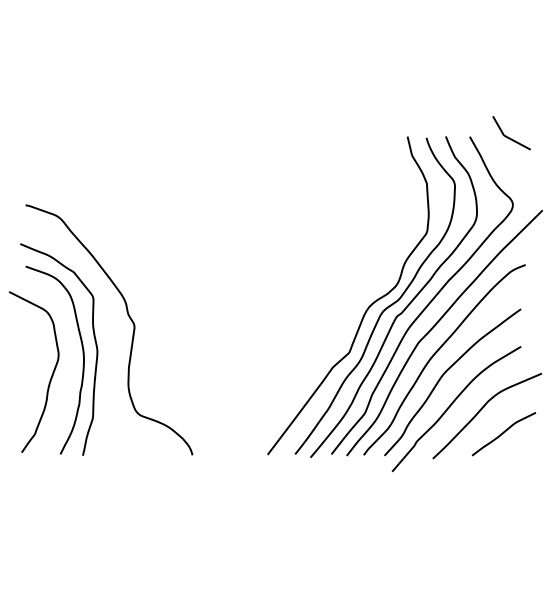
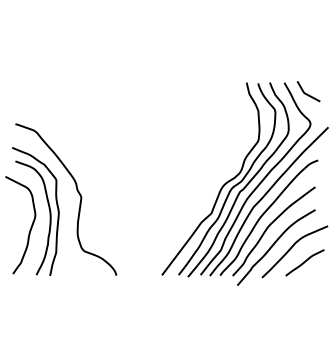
curve: (509, 136) -> (307, 93), moved

